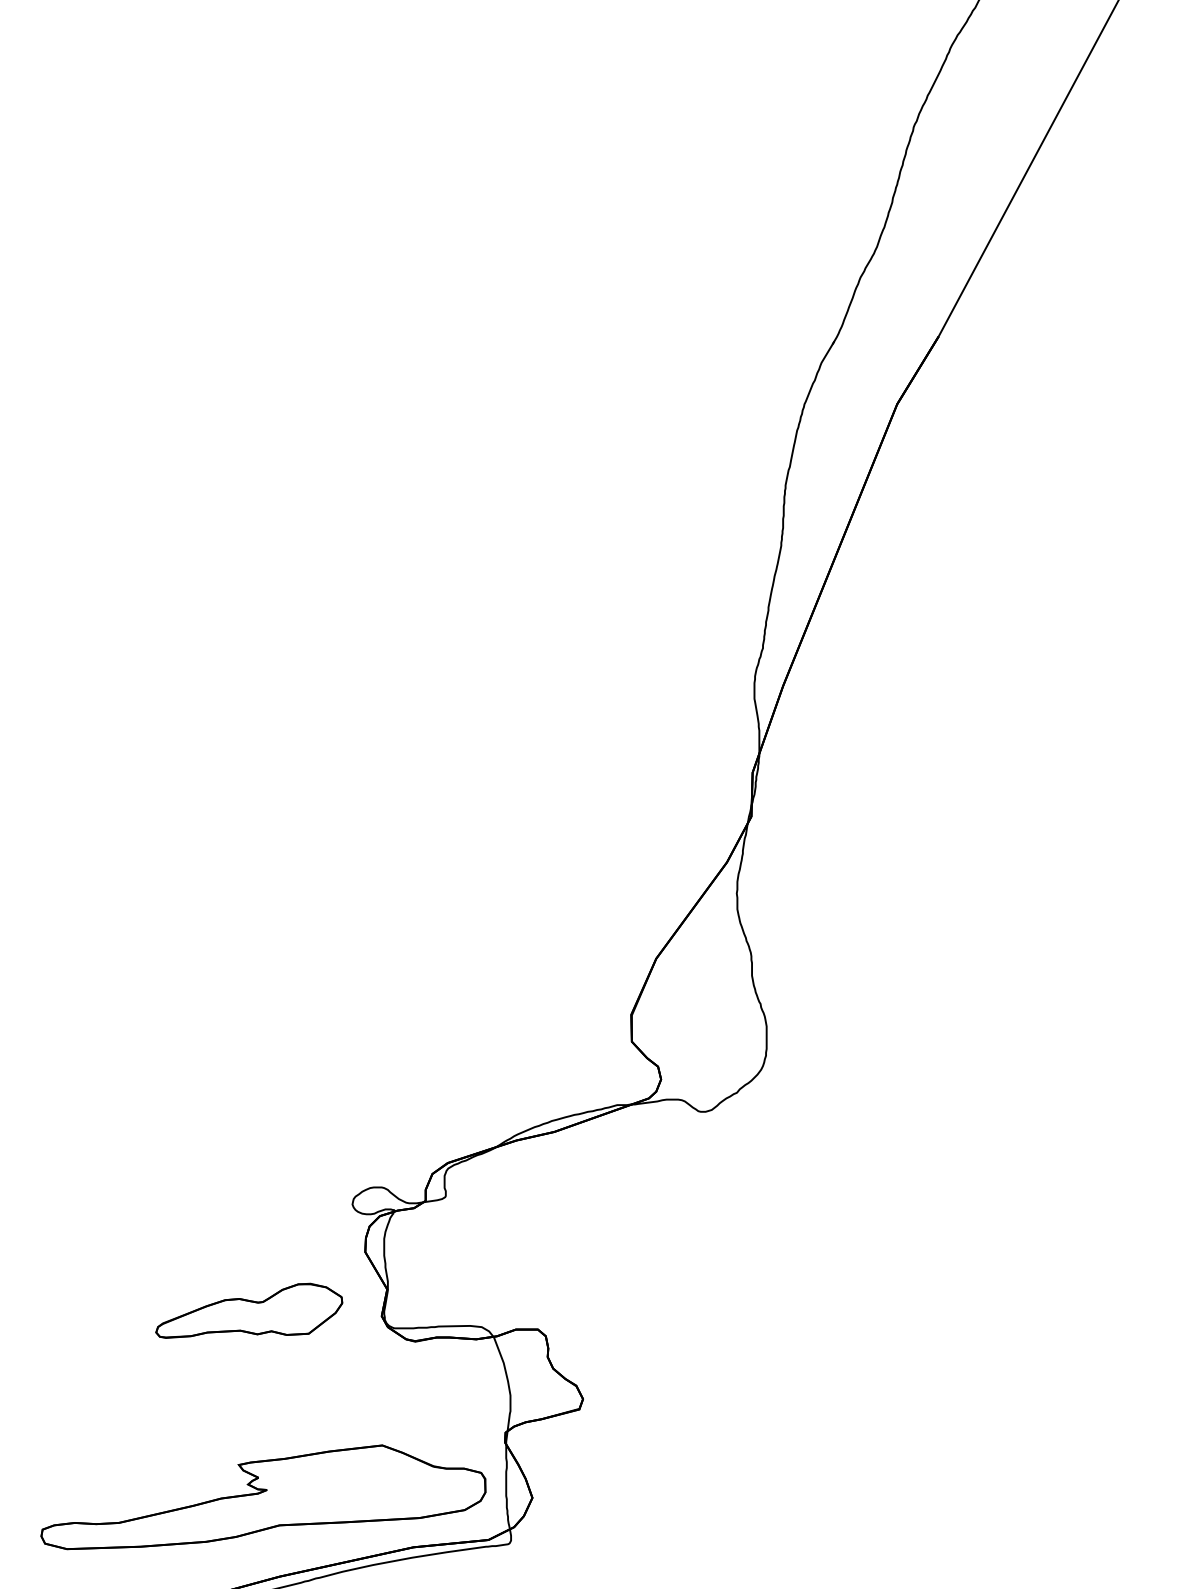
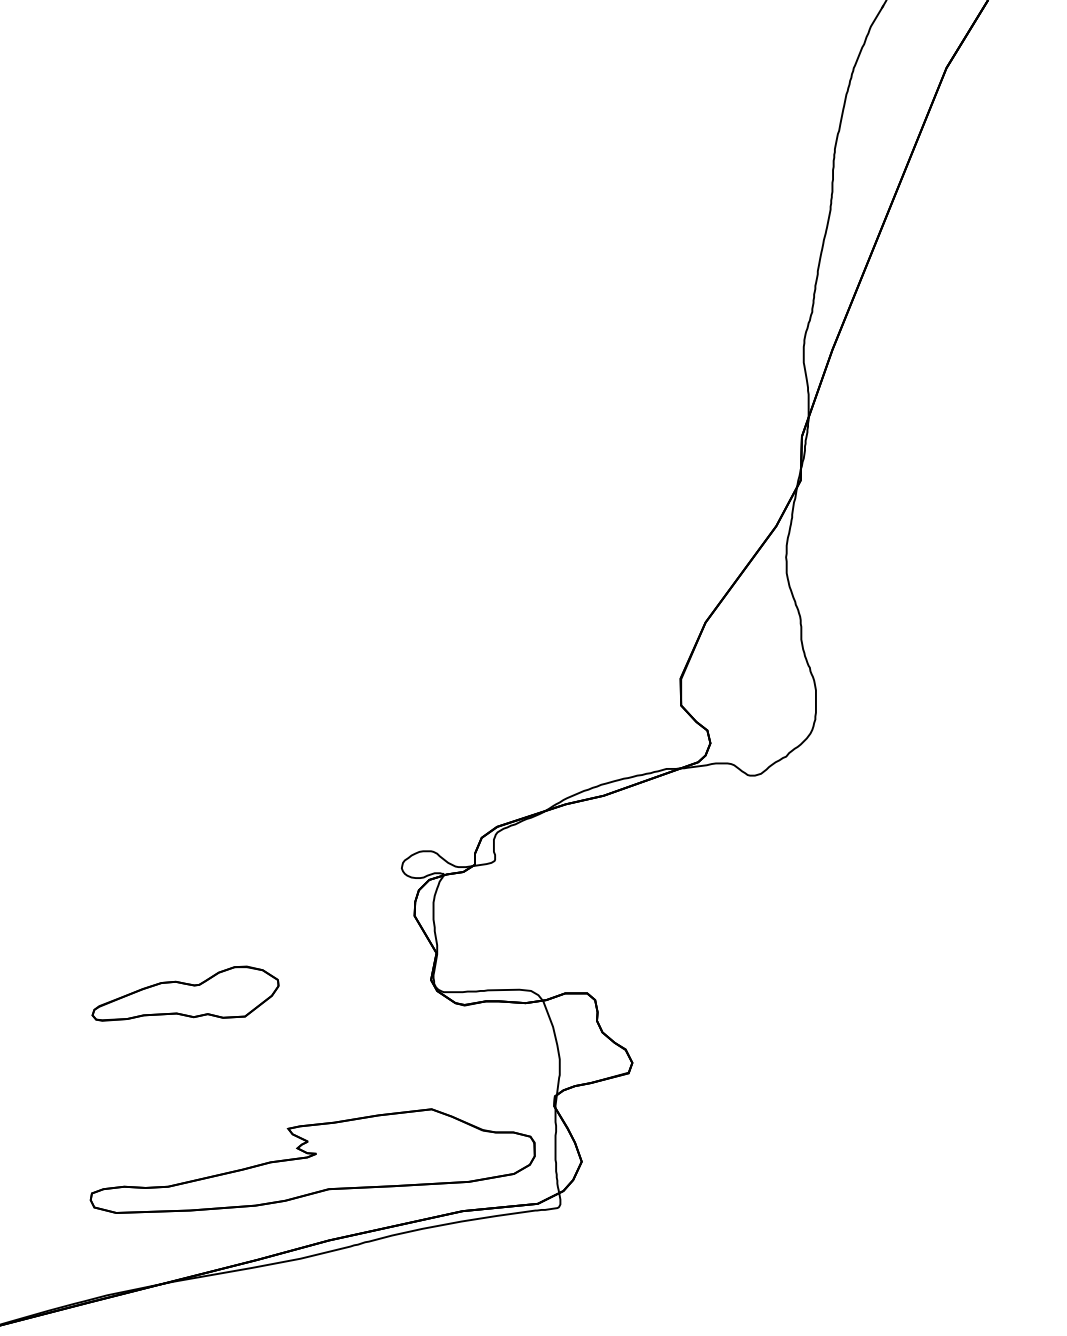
part: (249, 1310) -> (185, 993), moved

